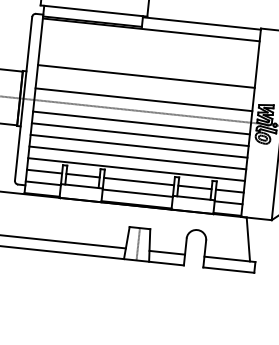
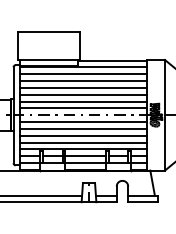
line: (150, 41) -> (83, 74), added
line: (148, 53) -> (83, 81), added
line: (147, 64) -> (83, 87), added
line: (145, 87) -> (83, 101), added

